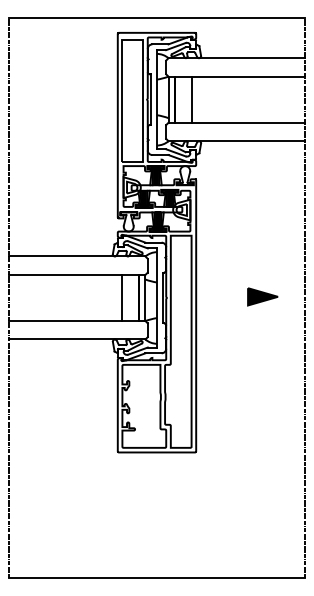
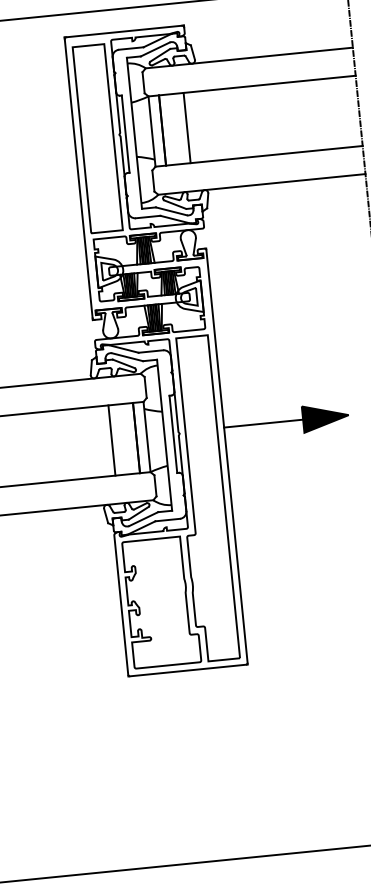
line: (222, 296) -> (264, 423), added

